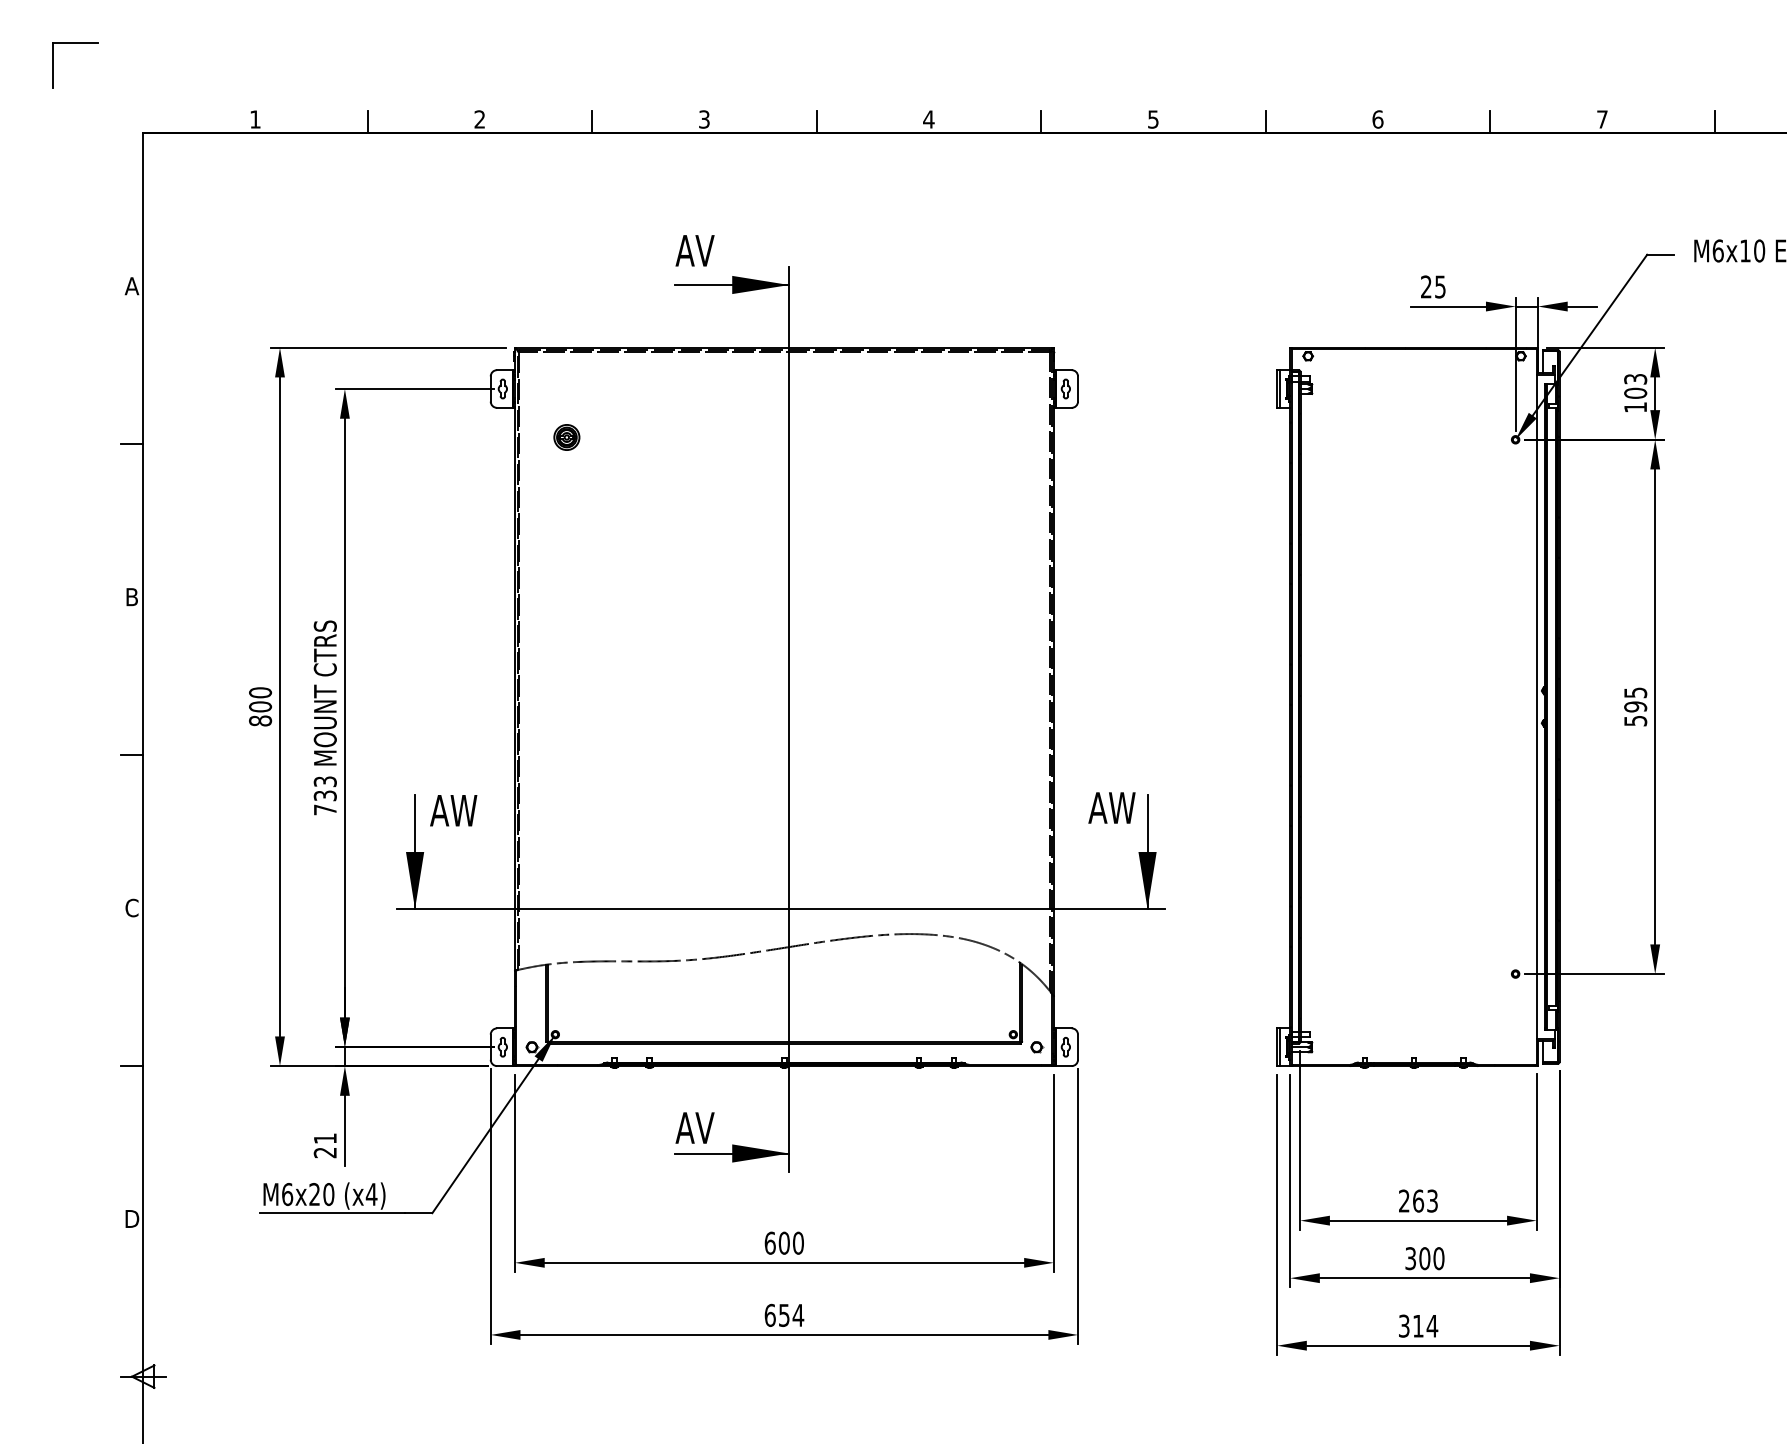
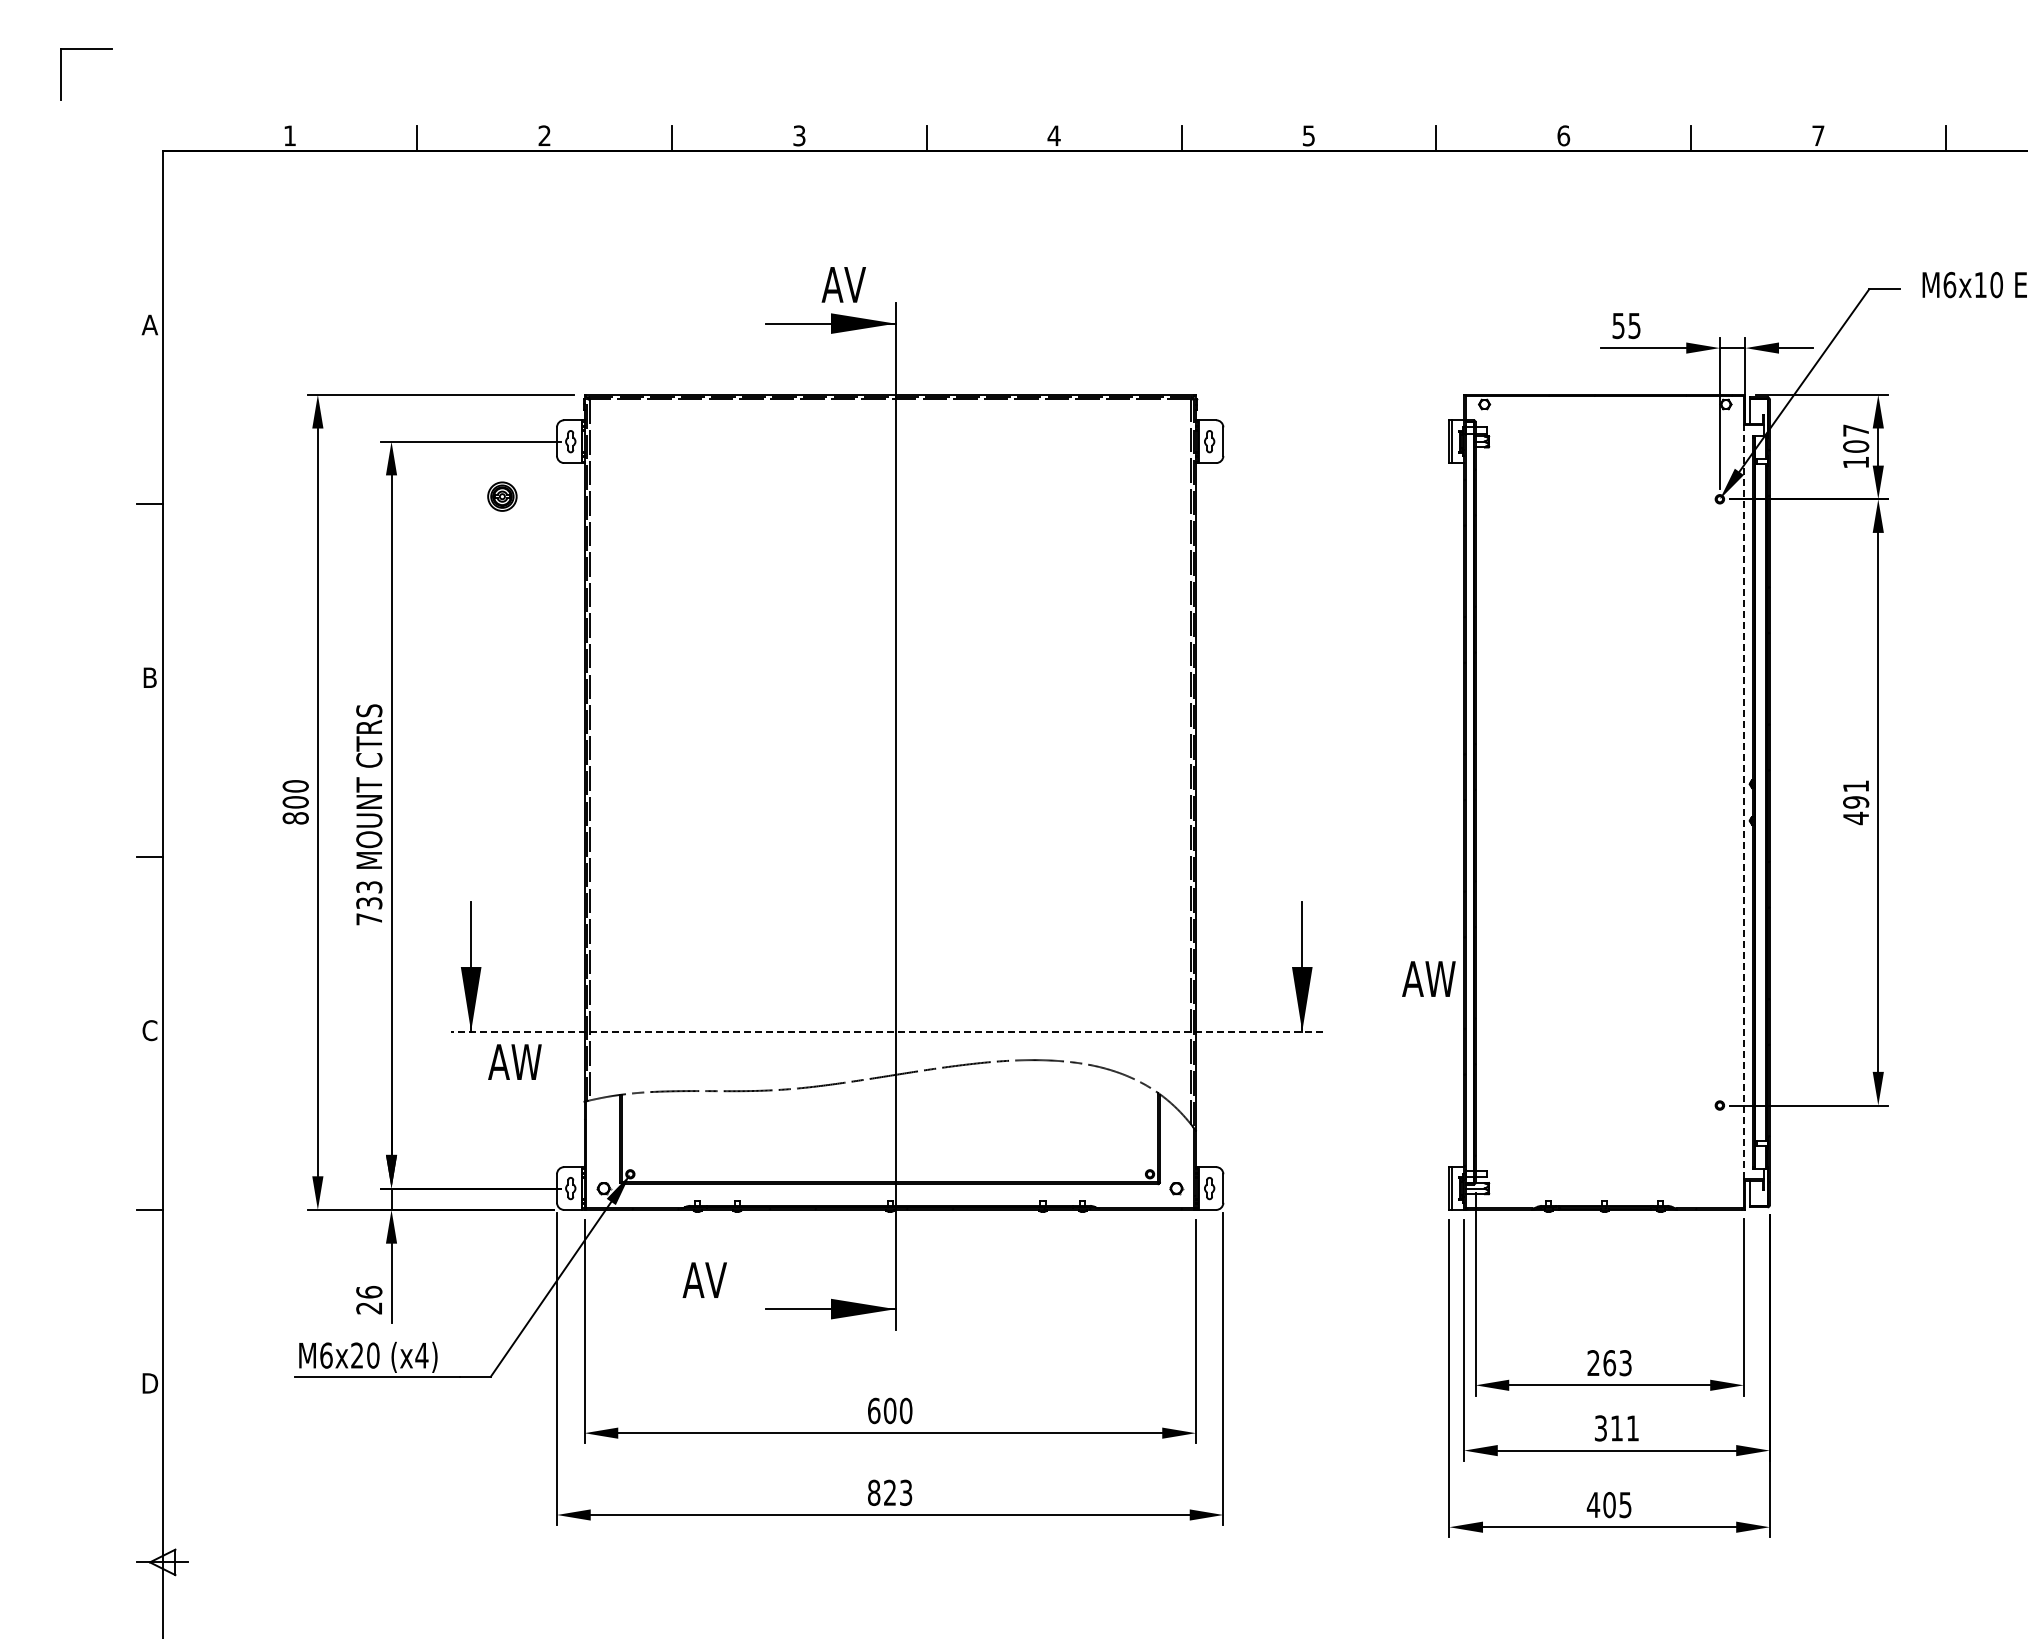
text: (694, 250) -> (843, 284), moved
text: (1426, 286) -> (1618, 325), 25 -> 55
text: (1635, 379) -> (1856, 430), 103 -> 107
part: (566, 437) -> (502, 496), moved
line: (1536, 707) -> (1743, 802), solid -> dashed
text: (1635, 707) -> (1856, 802), 595 -> 491
text: (1111, 807) -> (1428, 978), moved
text: (453, 810) -> (514, 1061), moved
line: (781, 908) -> (886, 1031), solid -> dashed
text: (694, 1127) -> (704, 1279), moved
text: (325, 1138) -> (369, 1292), 21 -> 26
text: (1431, 1258) -> (1624, 1428), 300 -> 311
text: (784, 1315) -> (890, 1492), 654 -> 823
text: (1418, 1325) -> (1609, 1504), 314 -> 405

